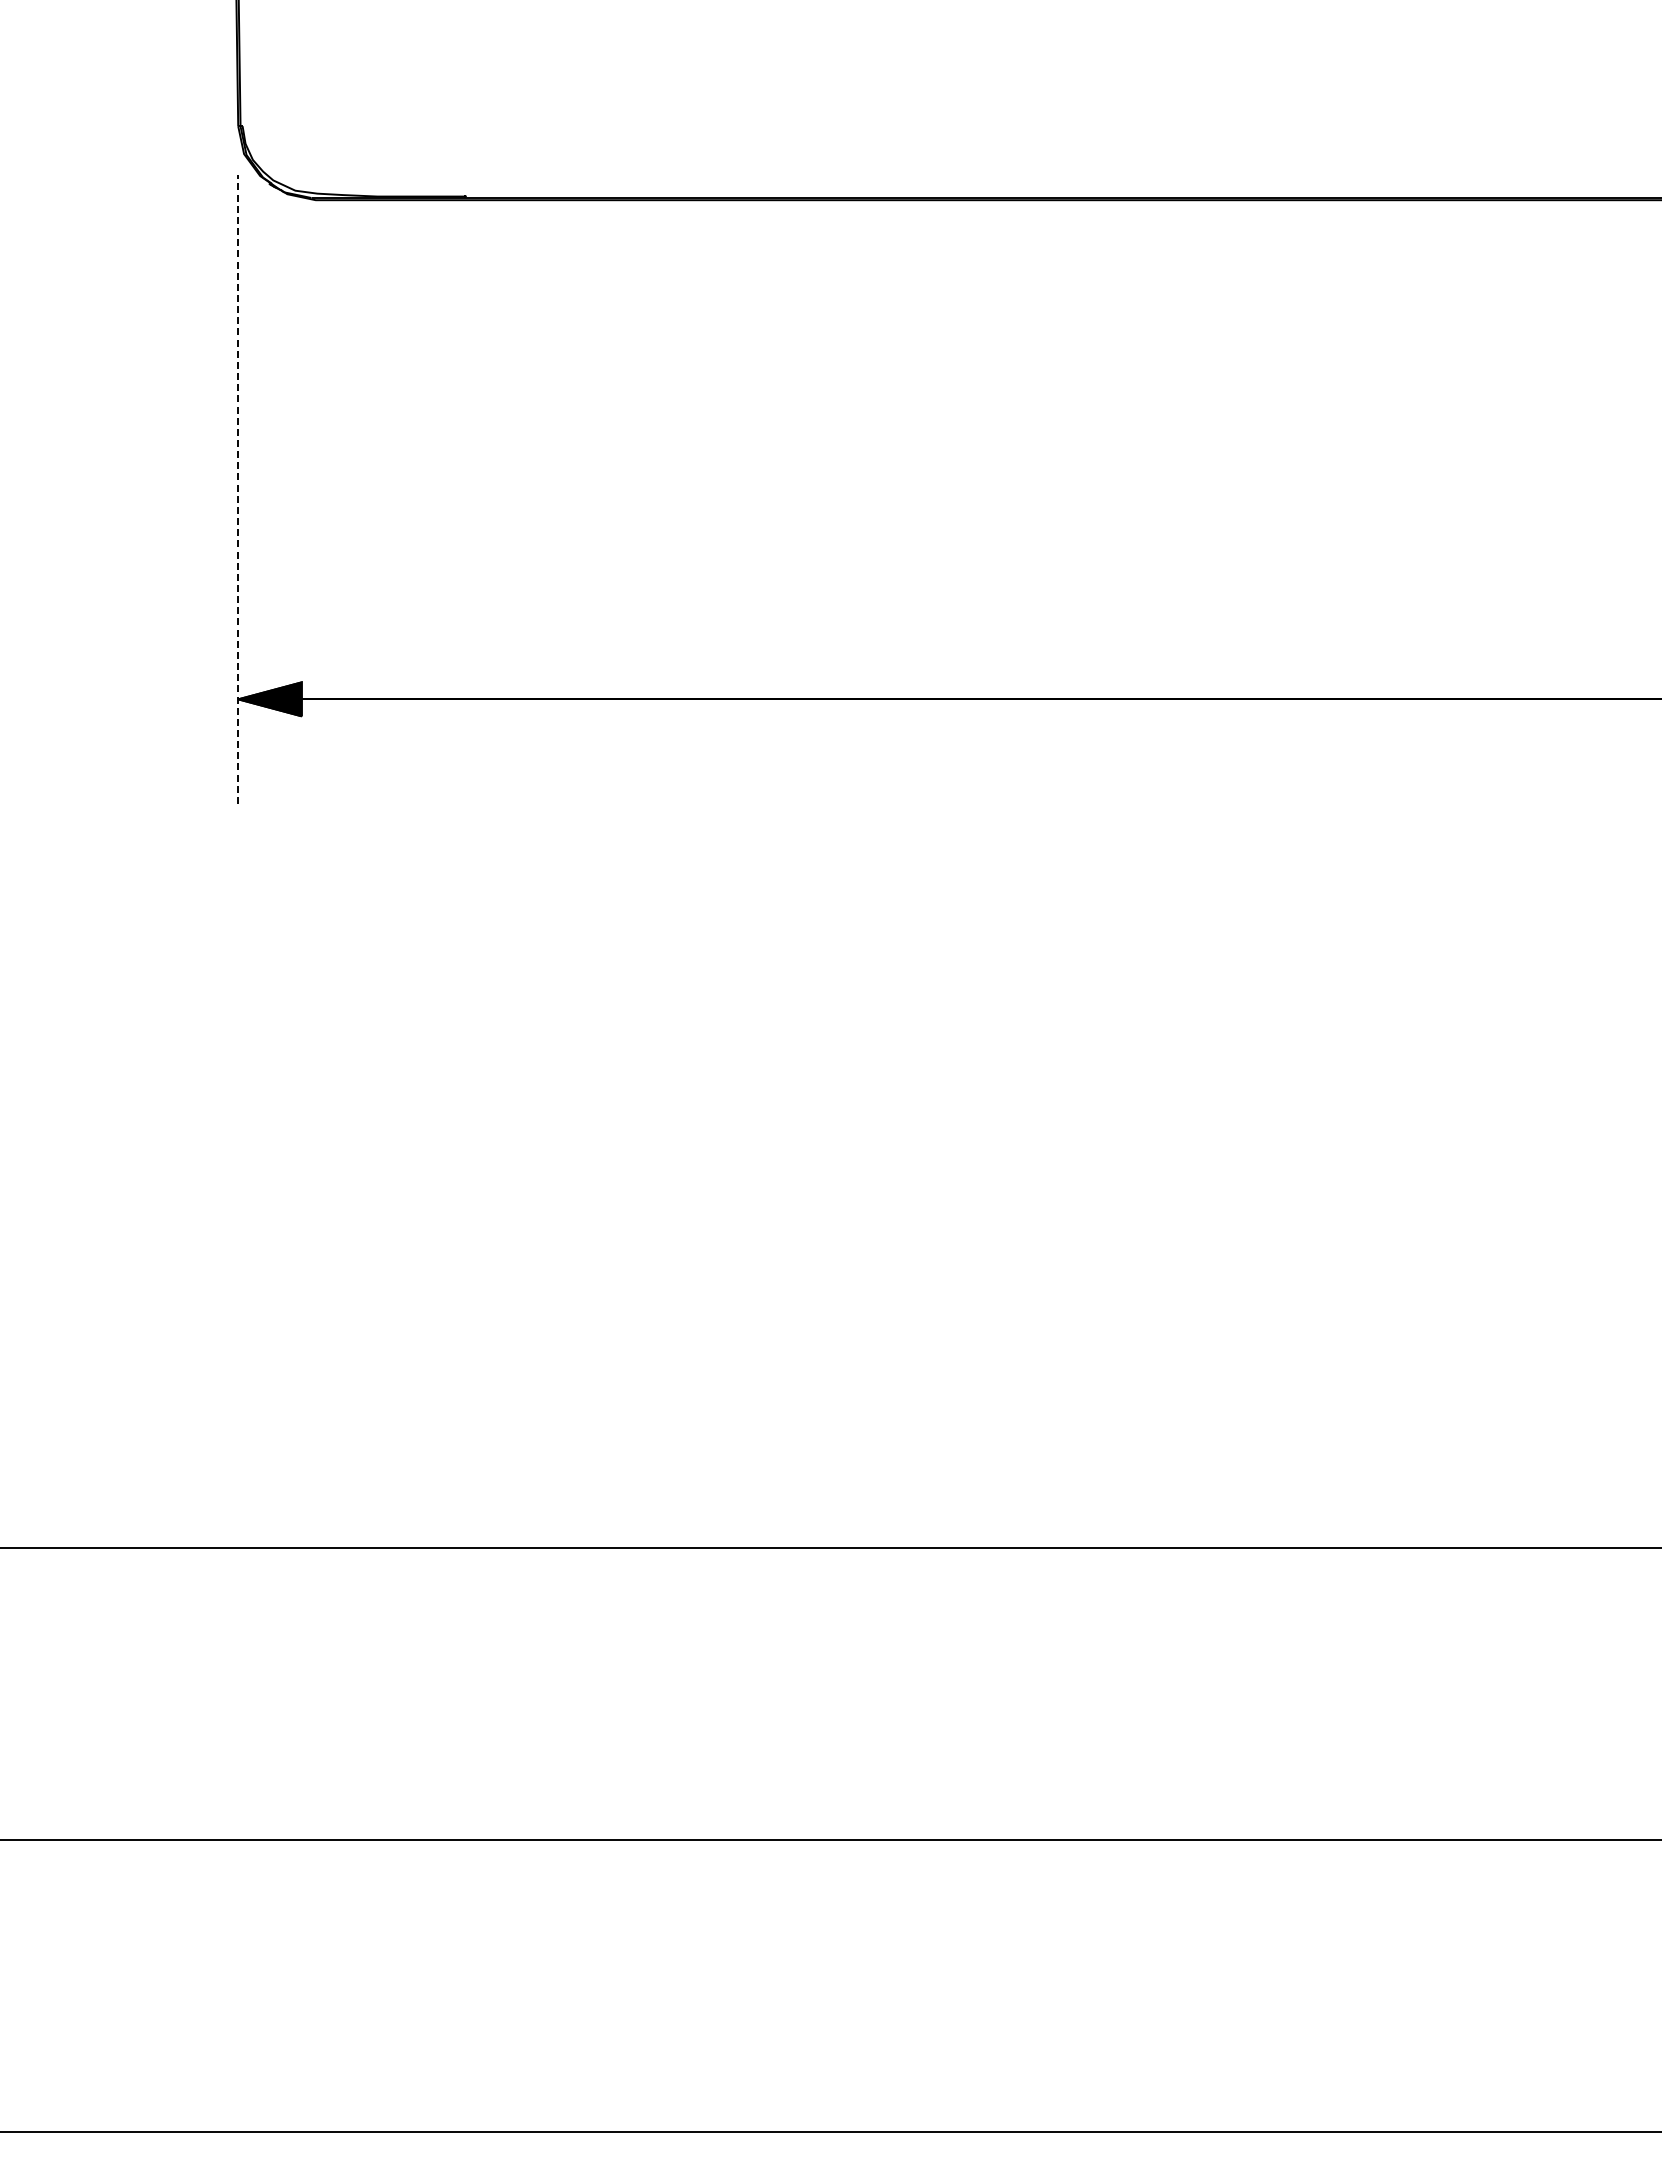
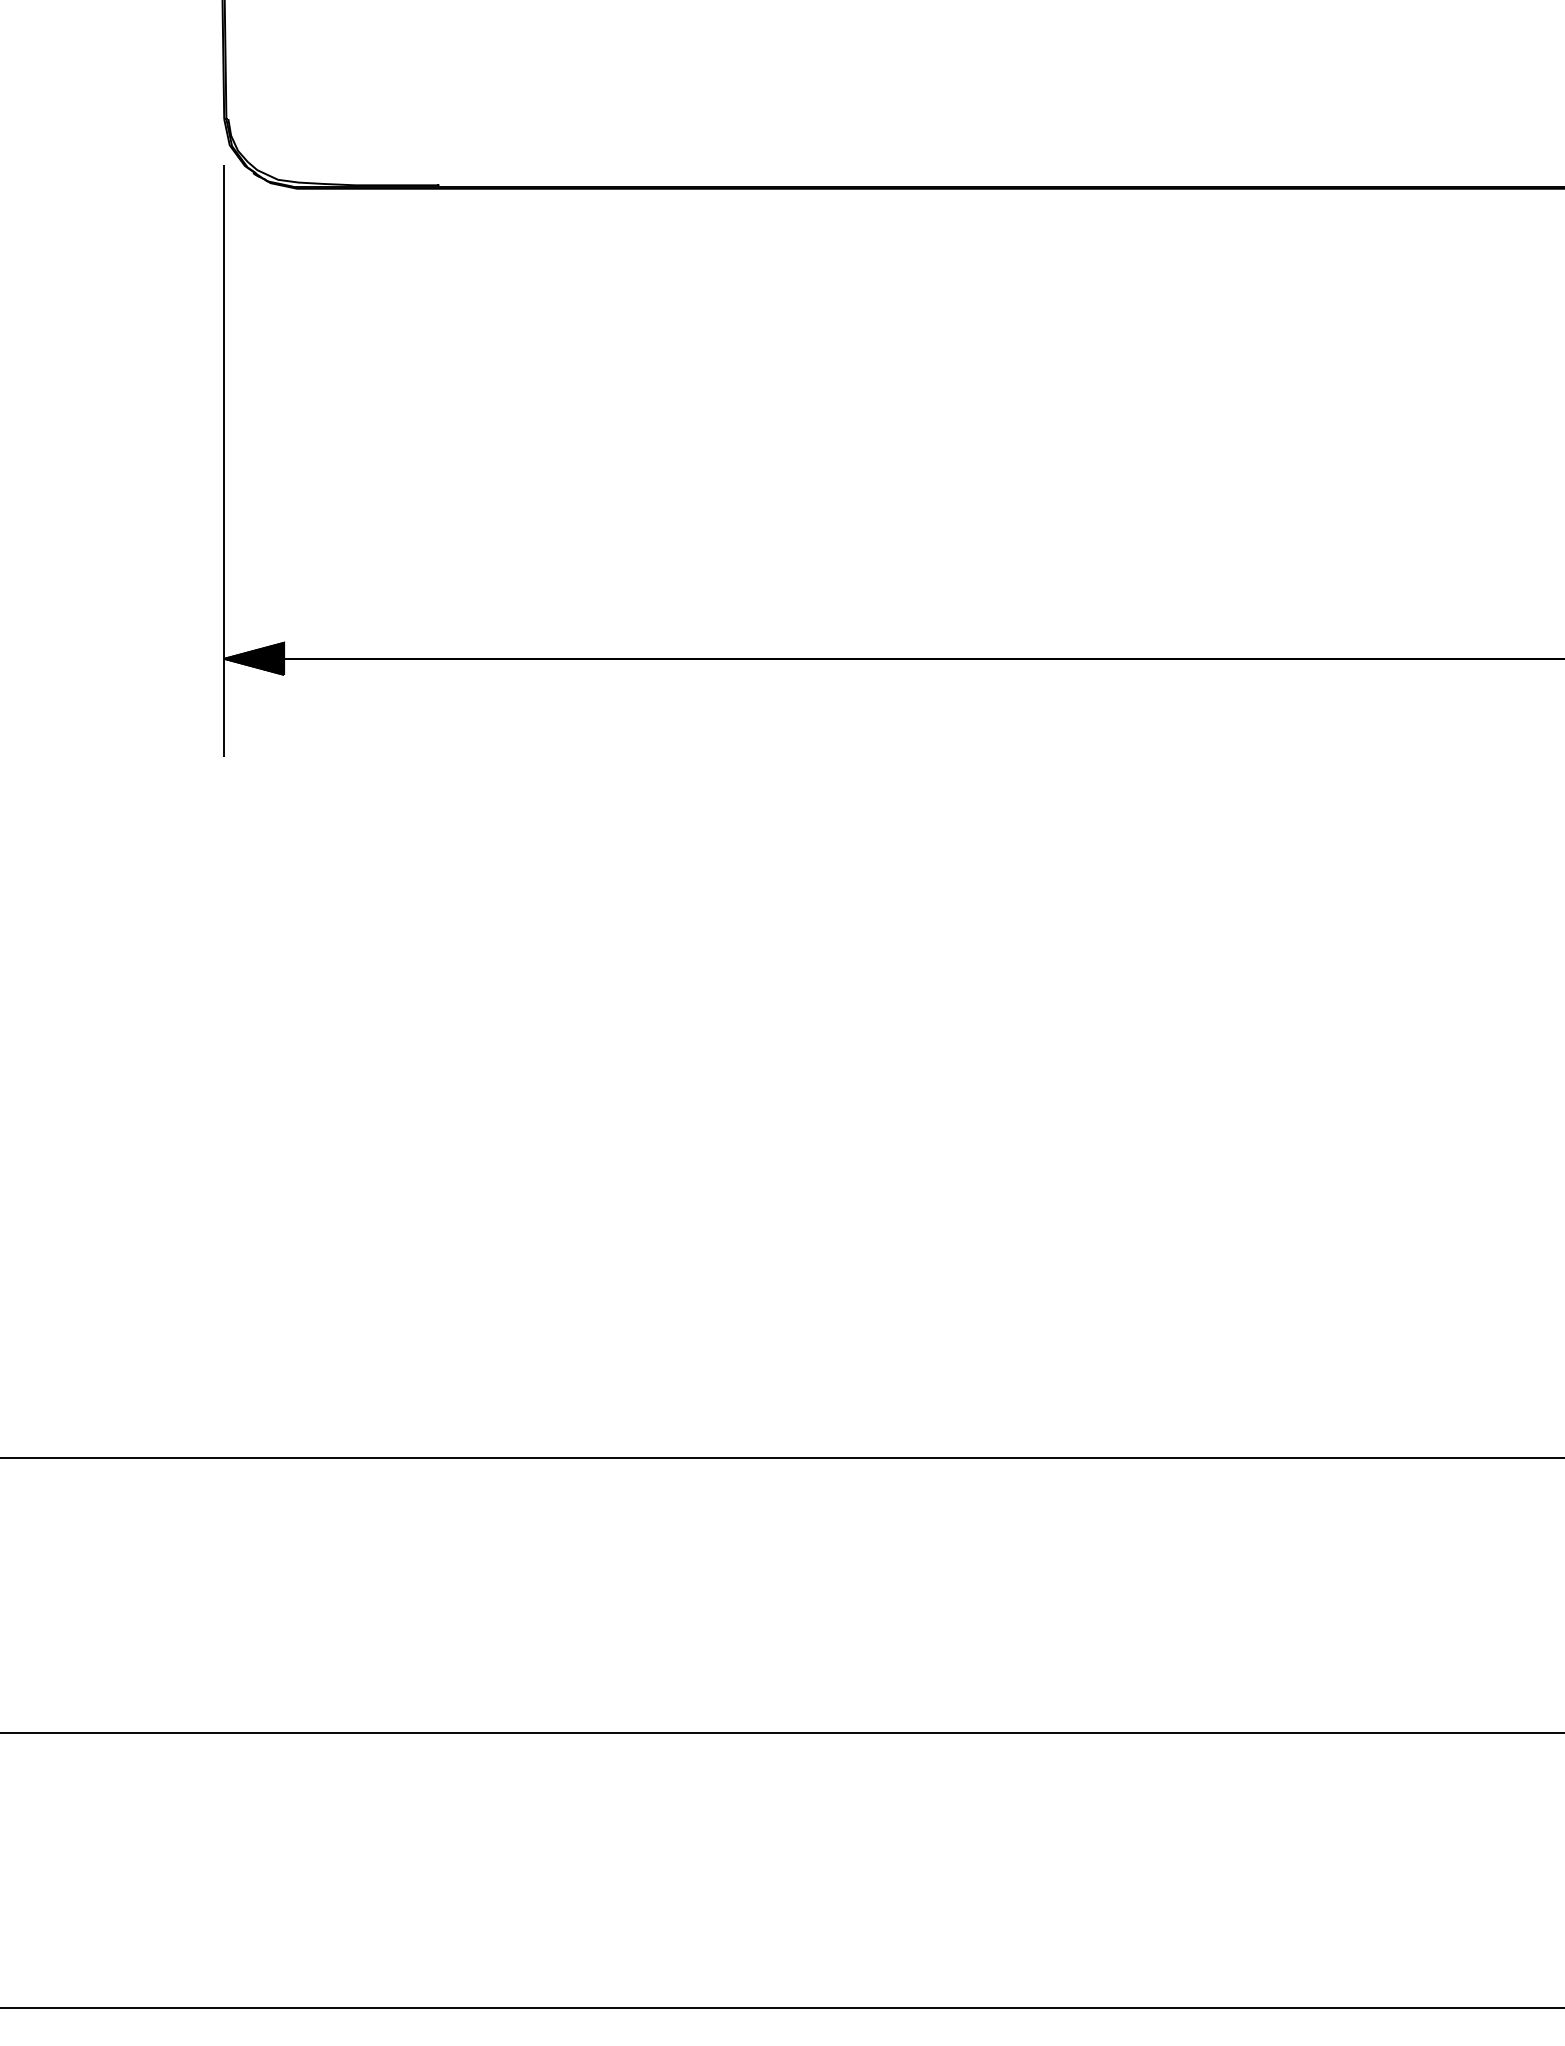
line: (238, 489) -> (224, 461), dashed -> solid

